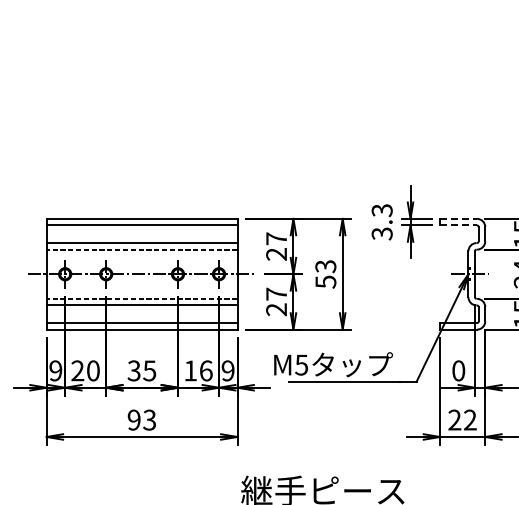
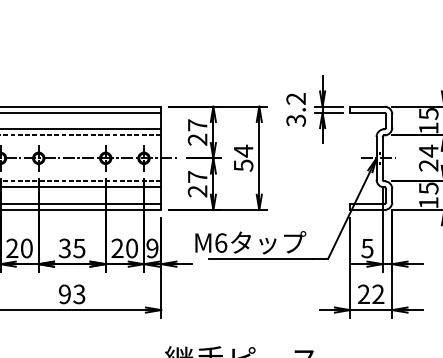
text: (382, 210) -> (296, 98), 3.3 -> 3.2
line: (459, 218) -> (368, 106), dashed -> solid
line: (459, 225) -> (368, 112), dashed -> solid
text: (325, 266) -> (243, 151), 53 -> 54
text: (301, 364) -> (220, 242), M5 -> M6
text: (198, 370) -> (124, 248), 16 -> 20
text: (458, 370) -> (367, 248), 0 -> 5

